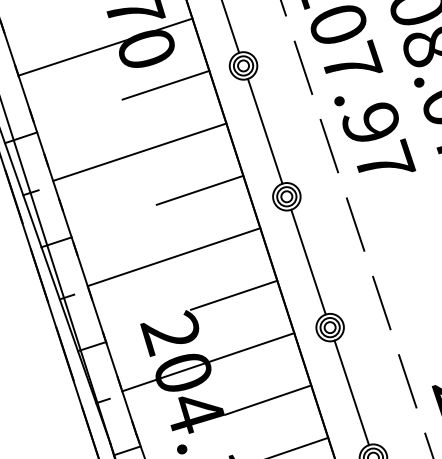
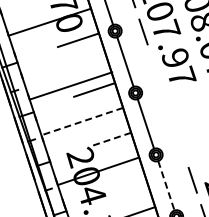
line: (328, 144) -> (155, 68), removed
line: (140, 151) -> (71, 85), moved
line: (356, 223) -> (168, 105), removed
line: (172, 256) -> (81, 121), solid -> dashed
line: (233, 295) -> (110, 139), solid -> dashed
line: (381, 301) -> (180, 142), removed
line: (352, 394) -> (166, 186), solid -> dashed
line: (267, 400) -> (126, 189), removed

